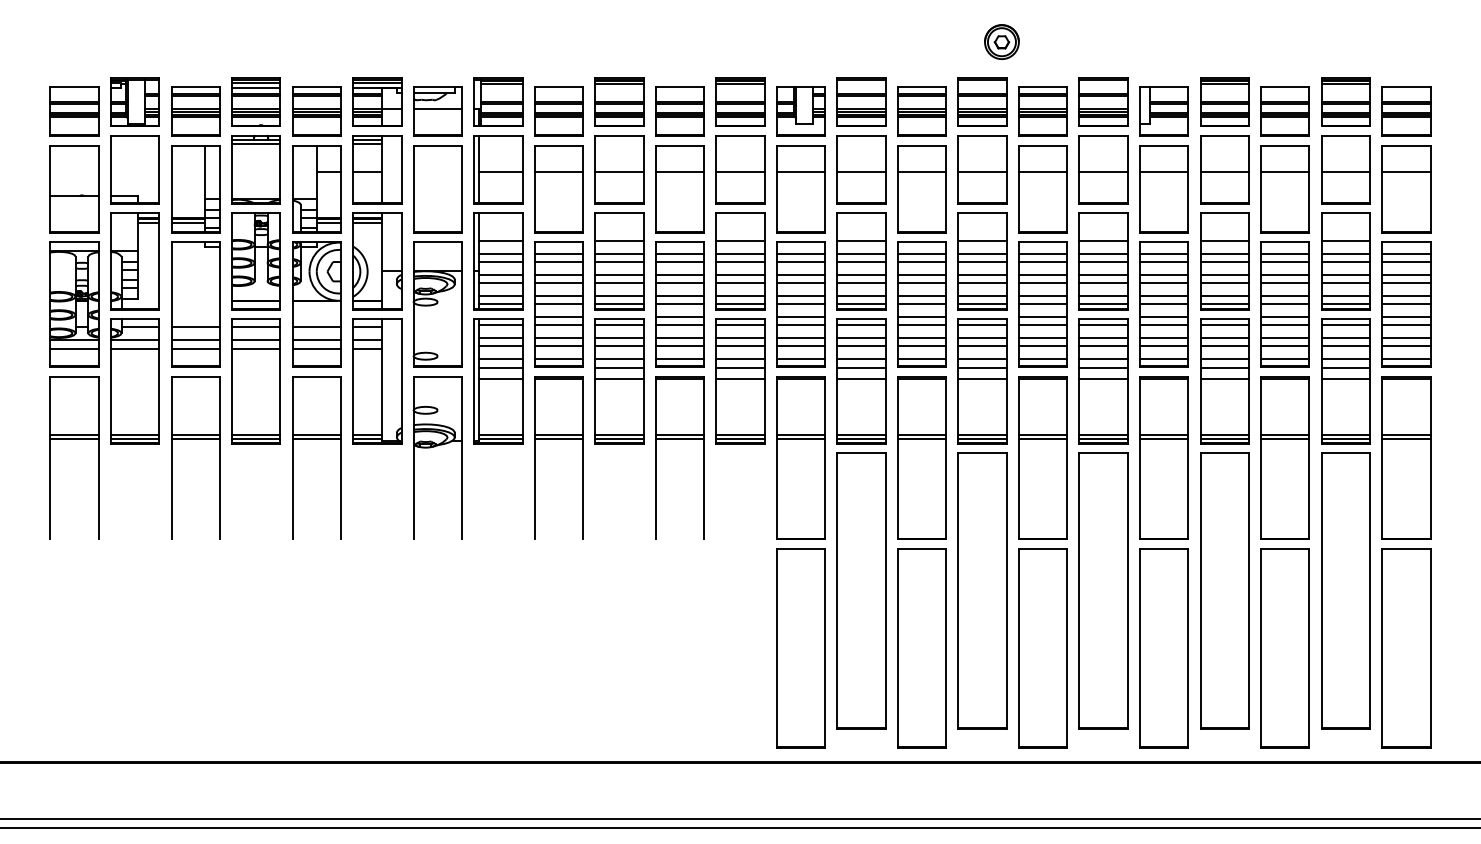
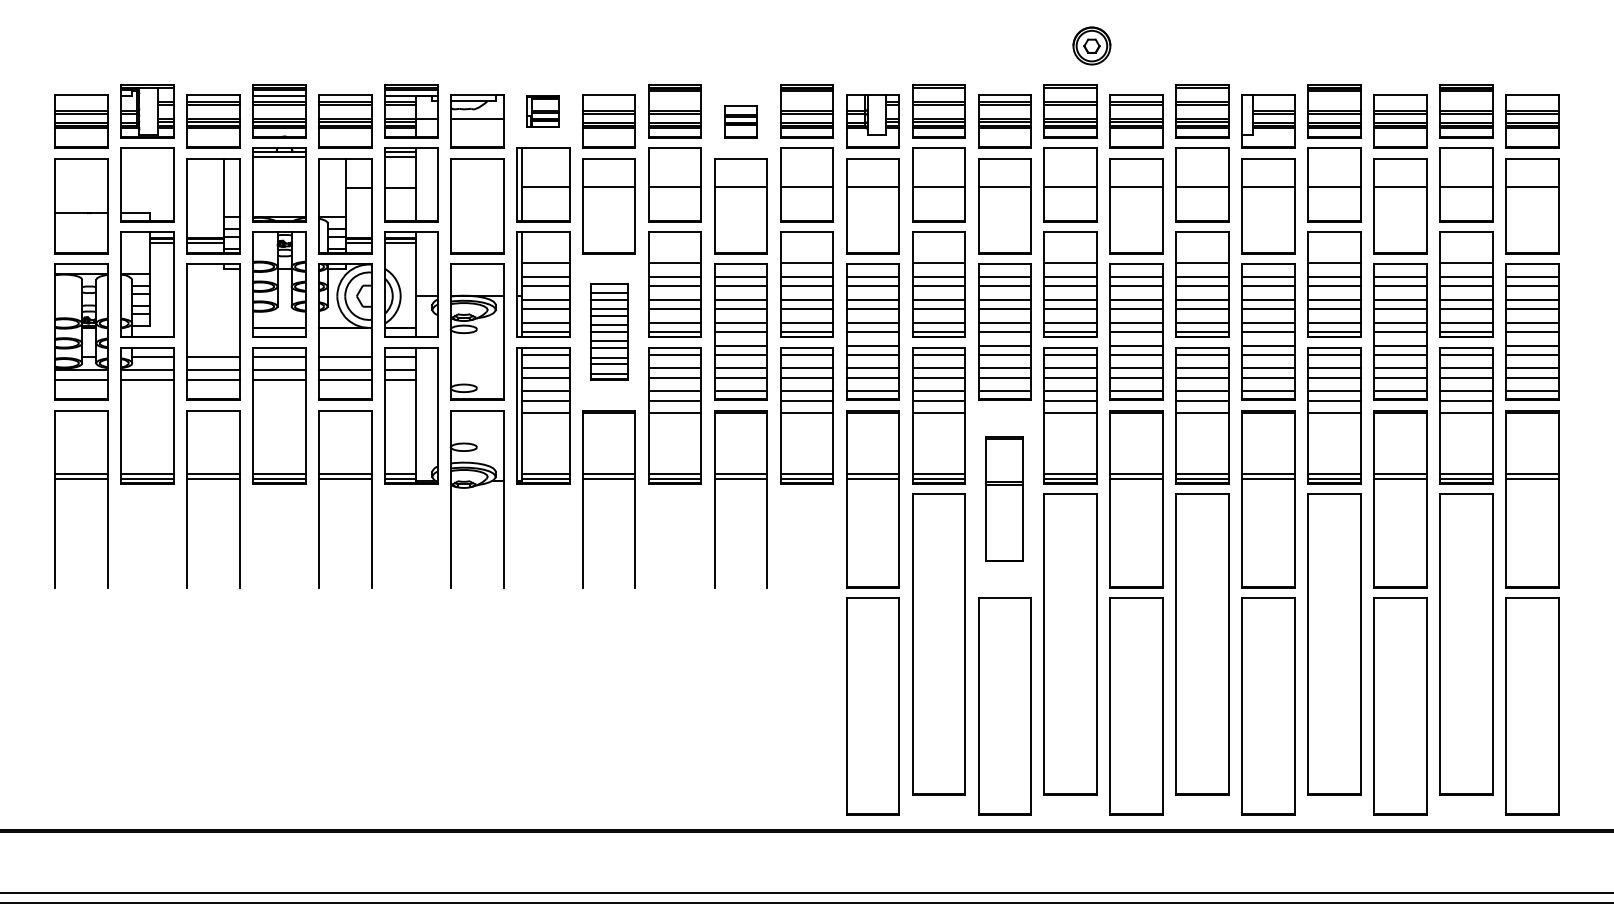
part: (498, 102) -> (543, 111), size x0.6
part: (679, 111) -> (740, 121), size x0.6
part: (558, 304) -> (608, 331), size x0.7
part: (921, 458) -> (1004, 499), size x0.7

